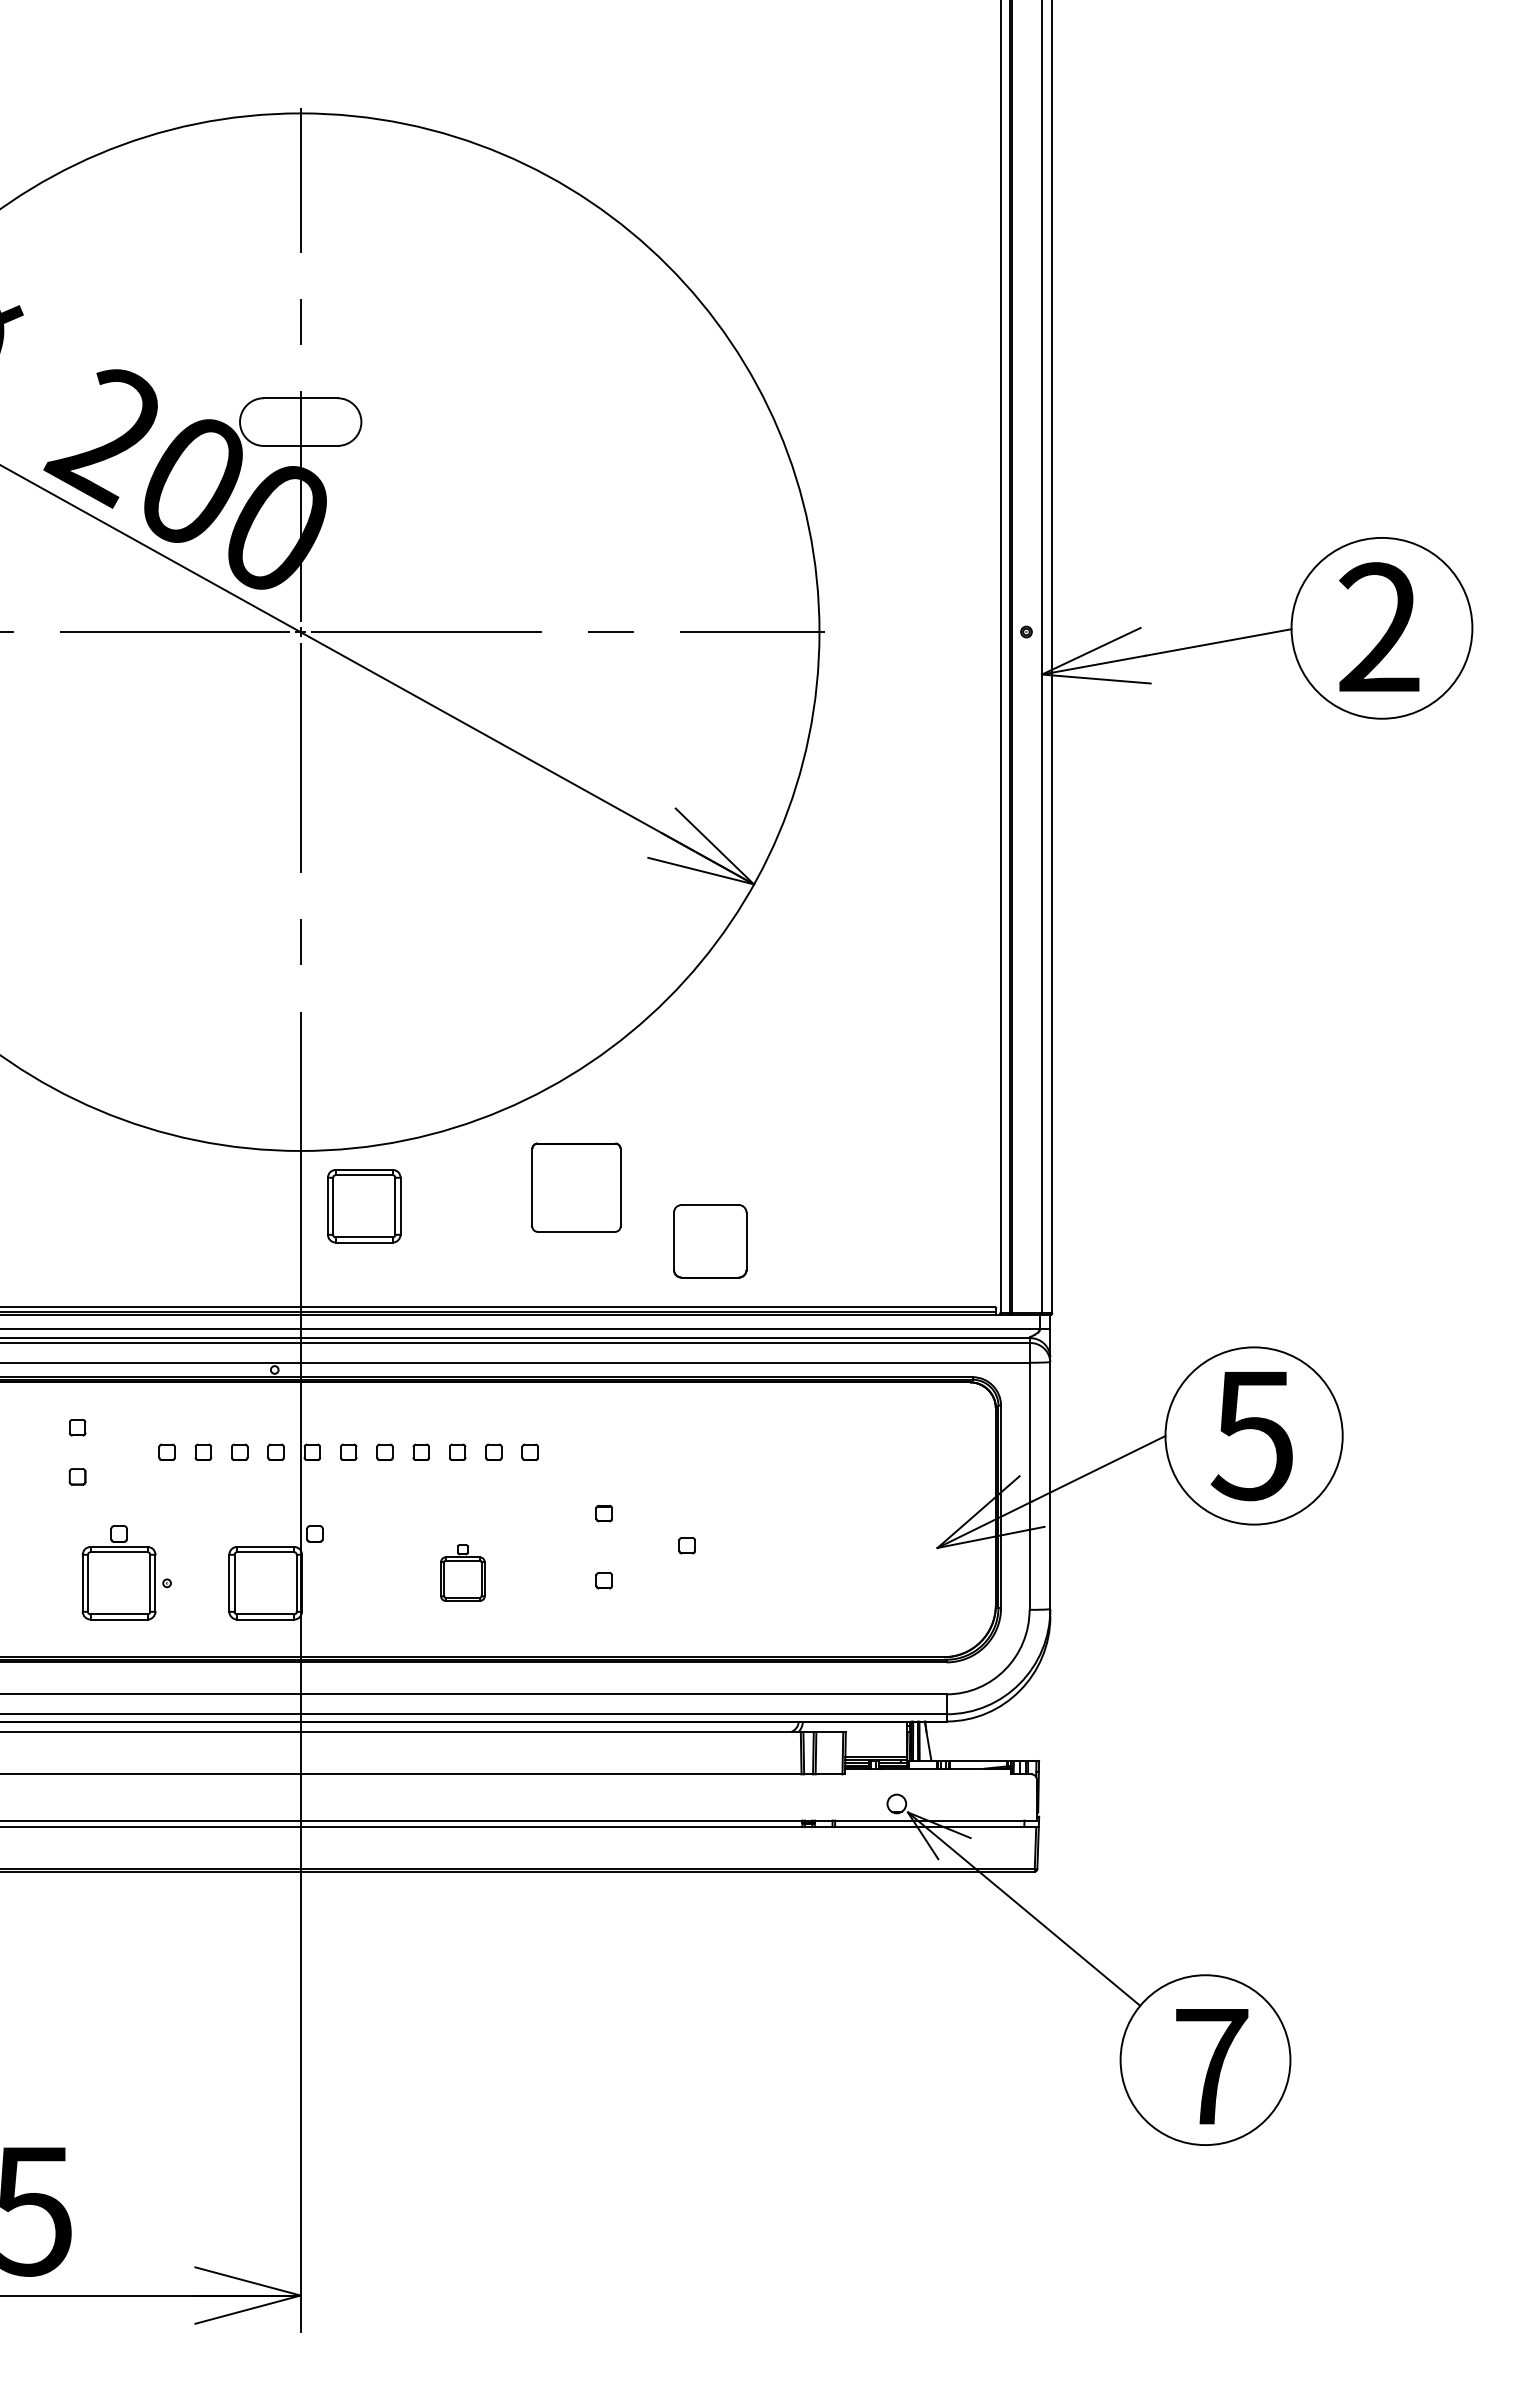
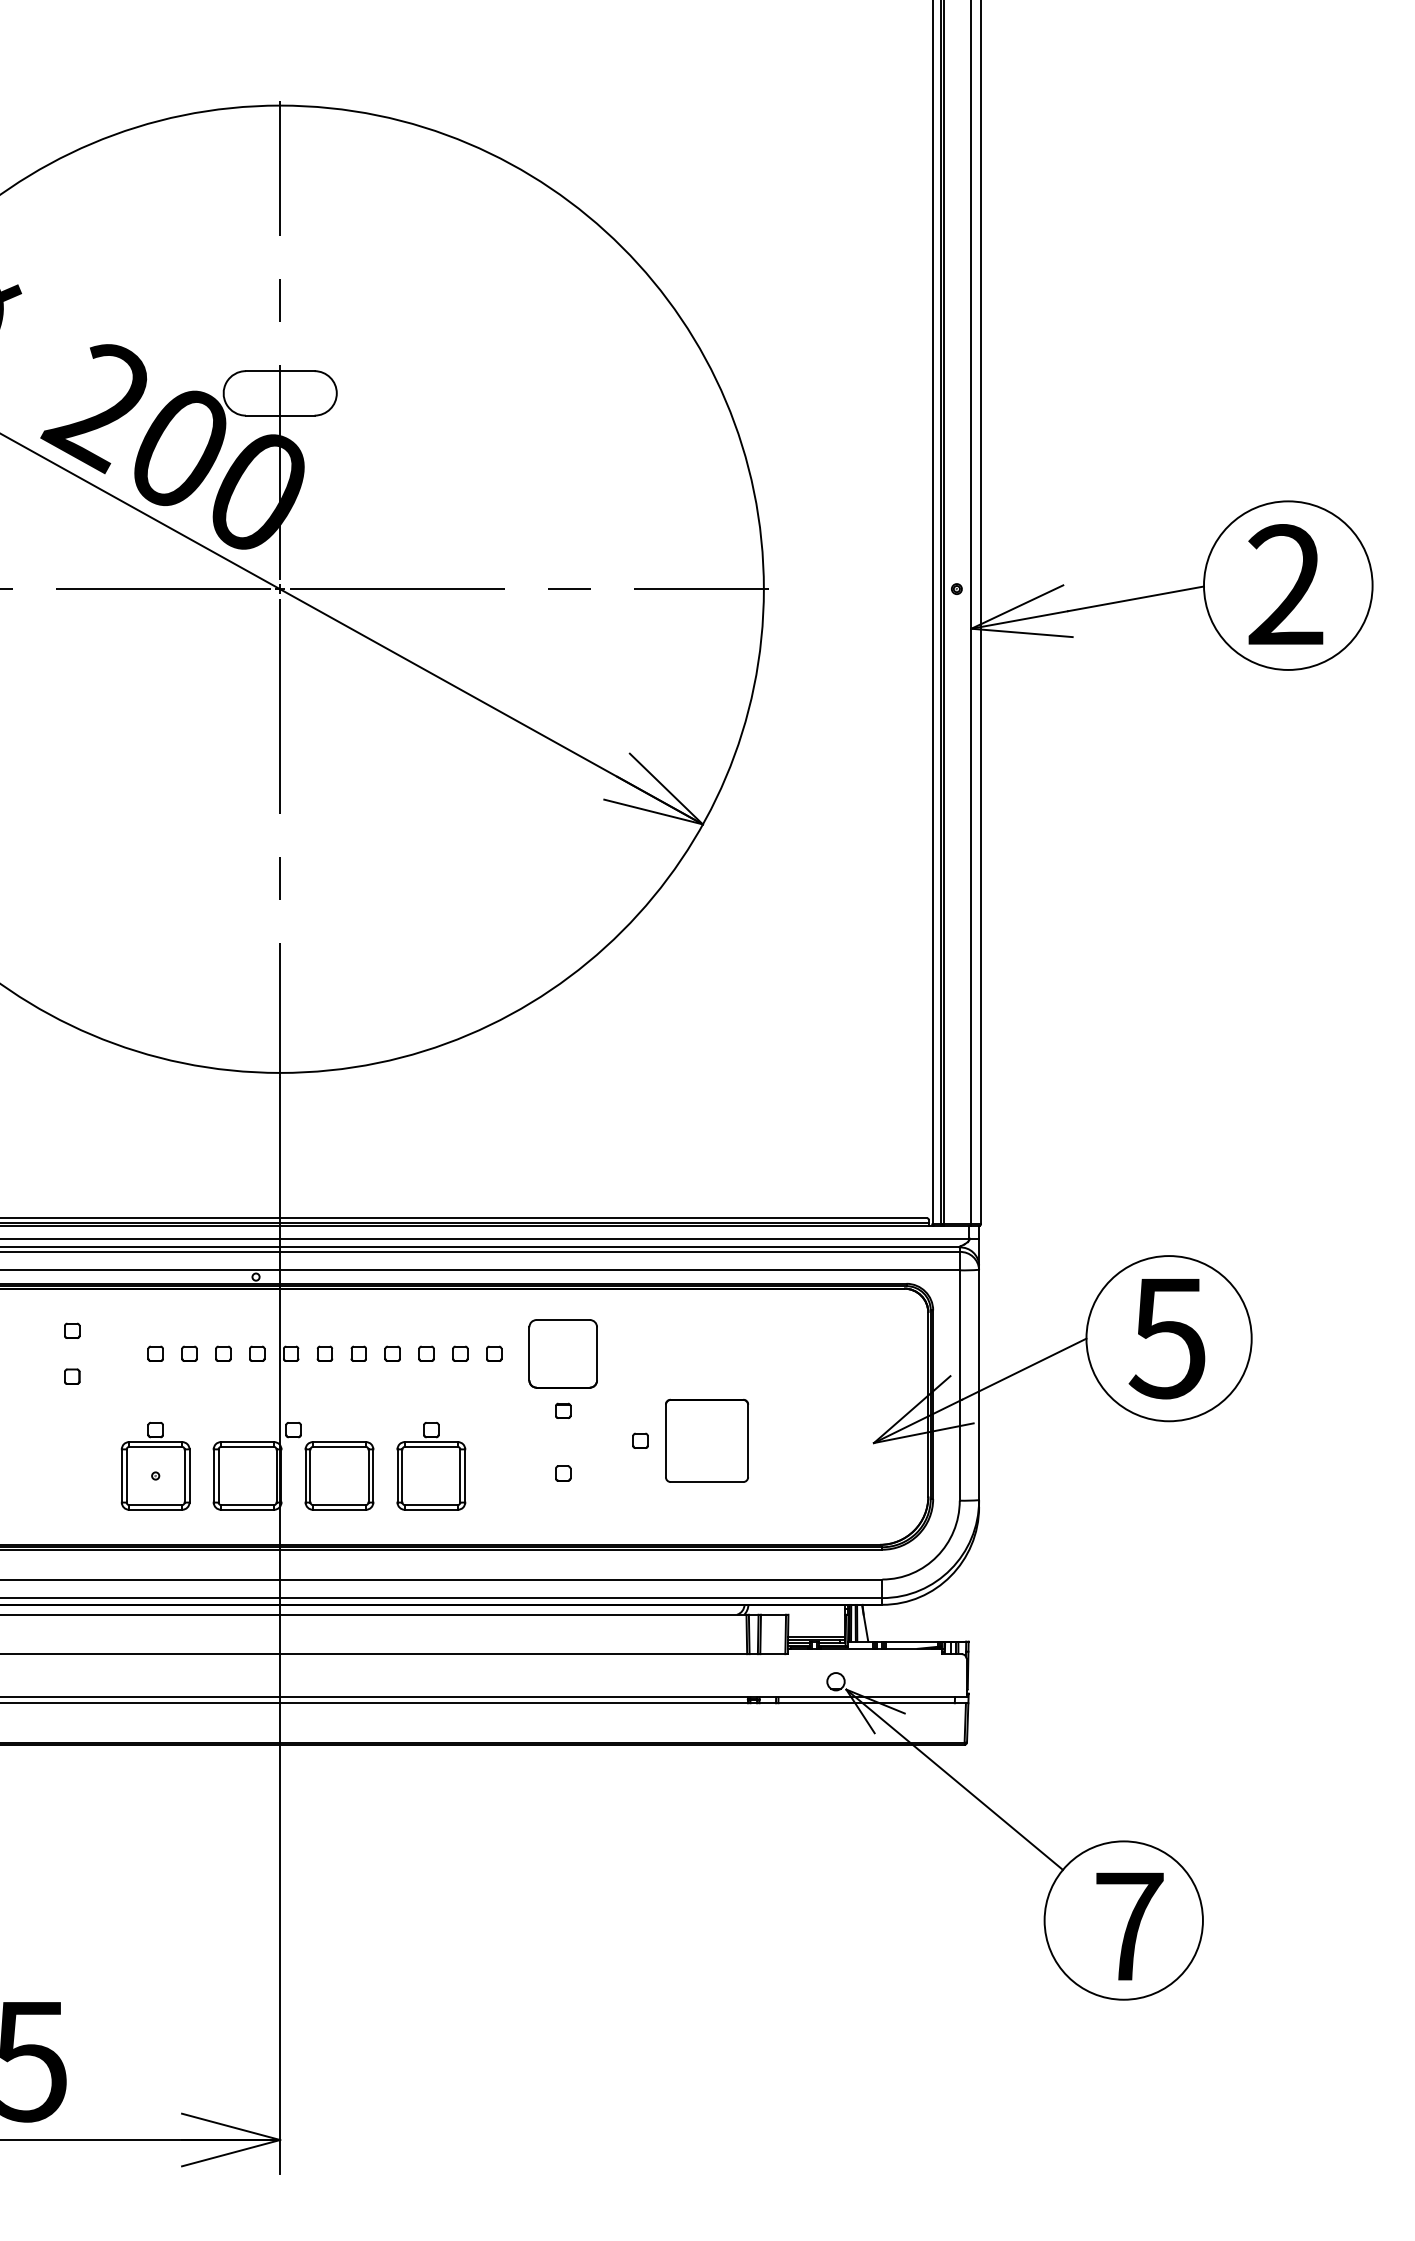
part: (576, 1187) -> (707, 1440), moved
part: (364, 1206) -> (339, 1476), moved
part: (710, 1241) -> (563, 1354), moved
part: (118, 1572) -> (155, 1465), moved
part: (462, 1572) -> (431, 1465), size x1.67

